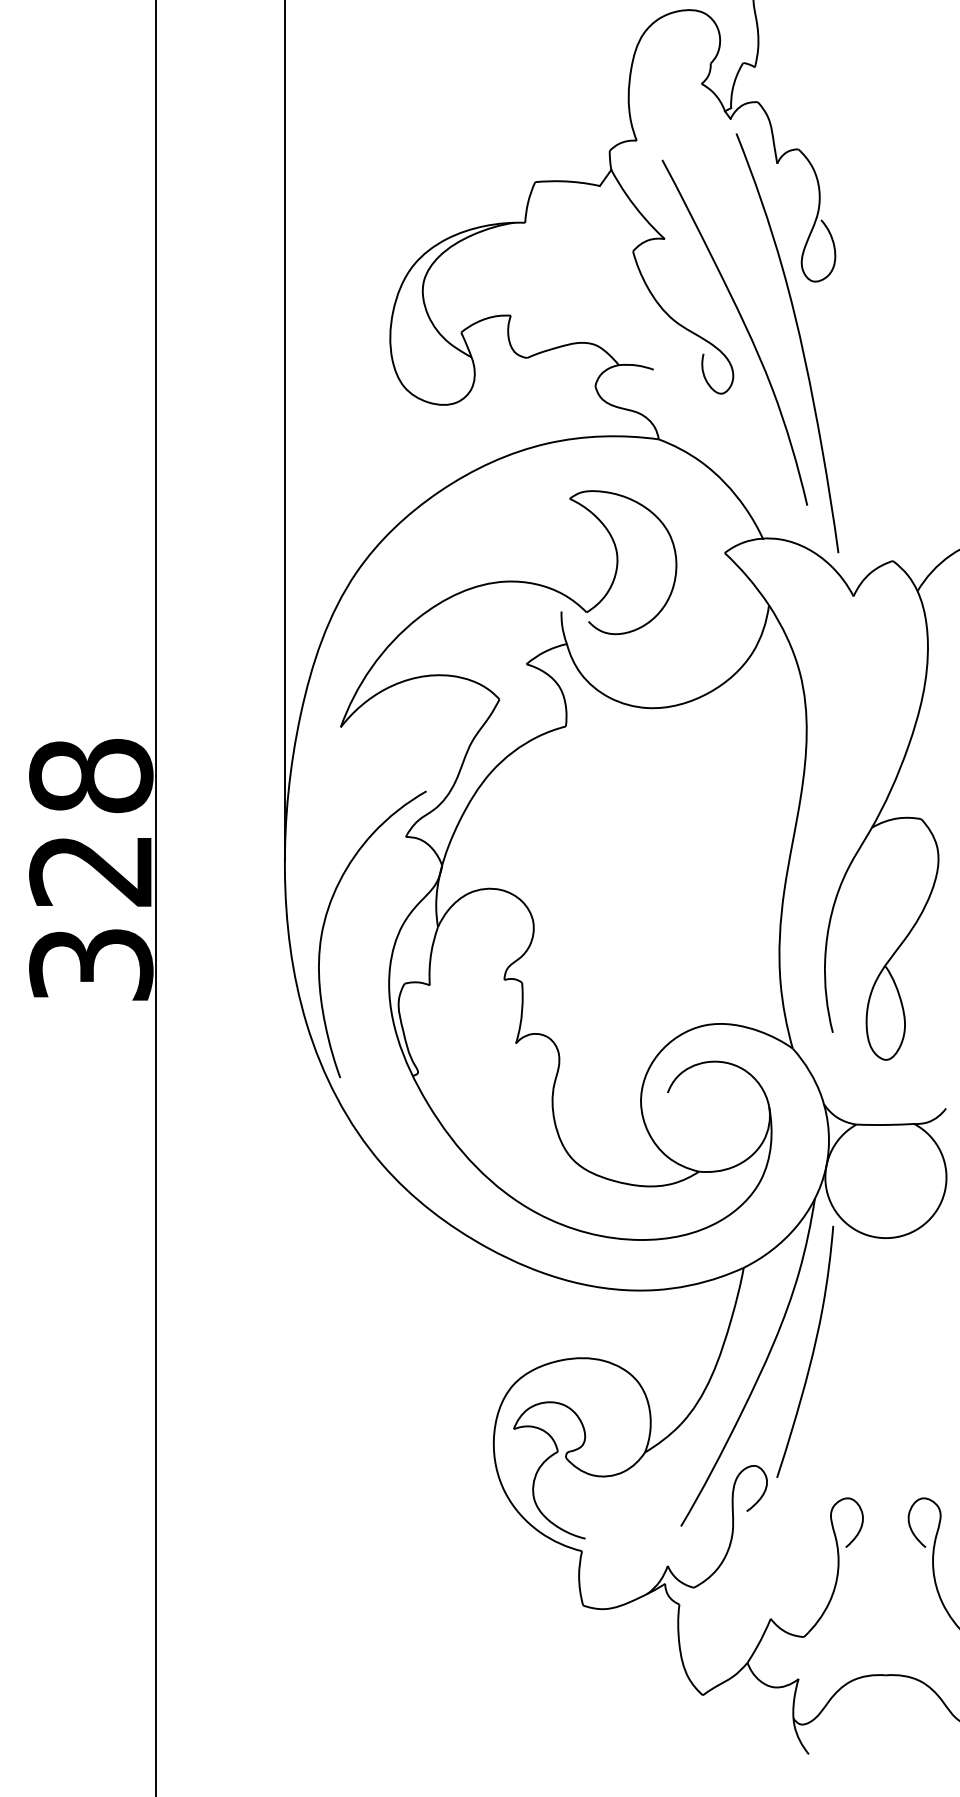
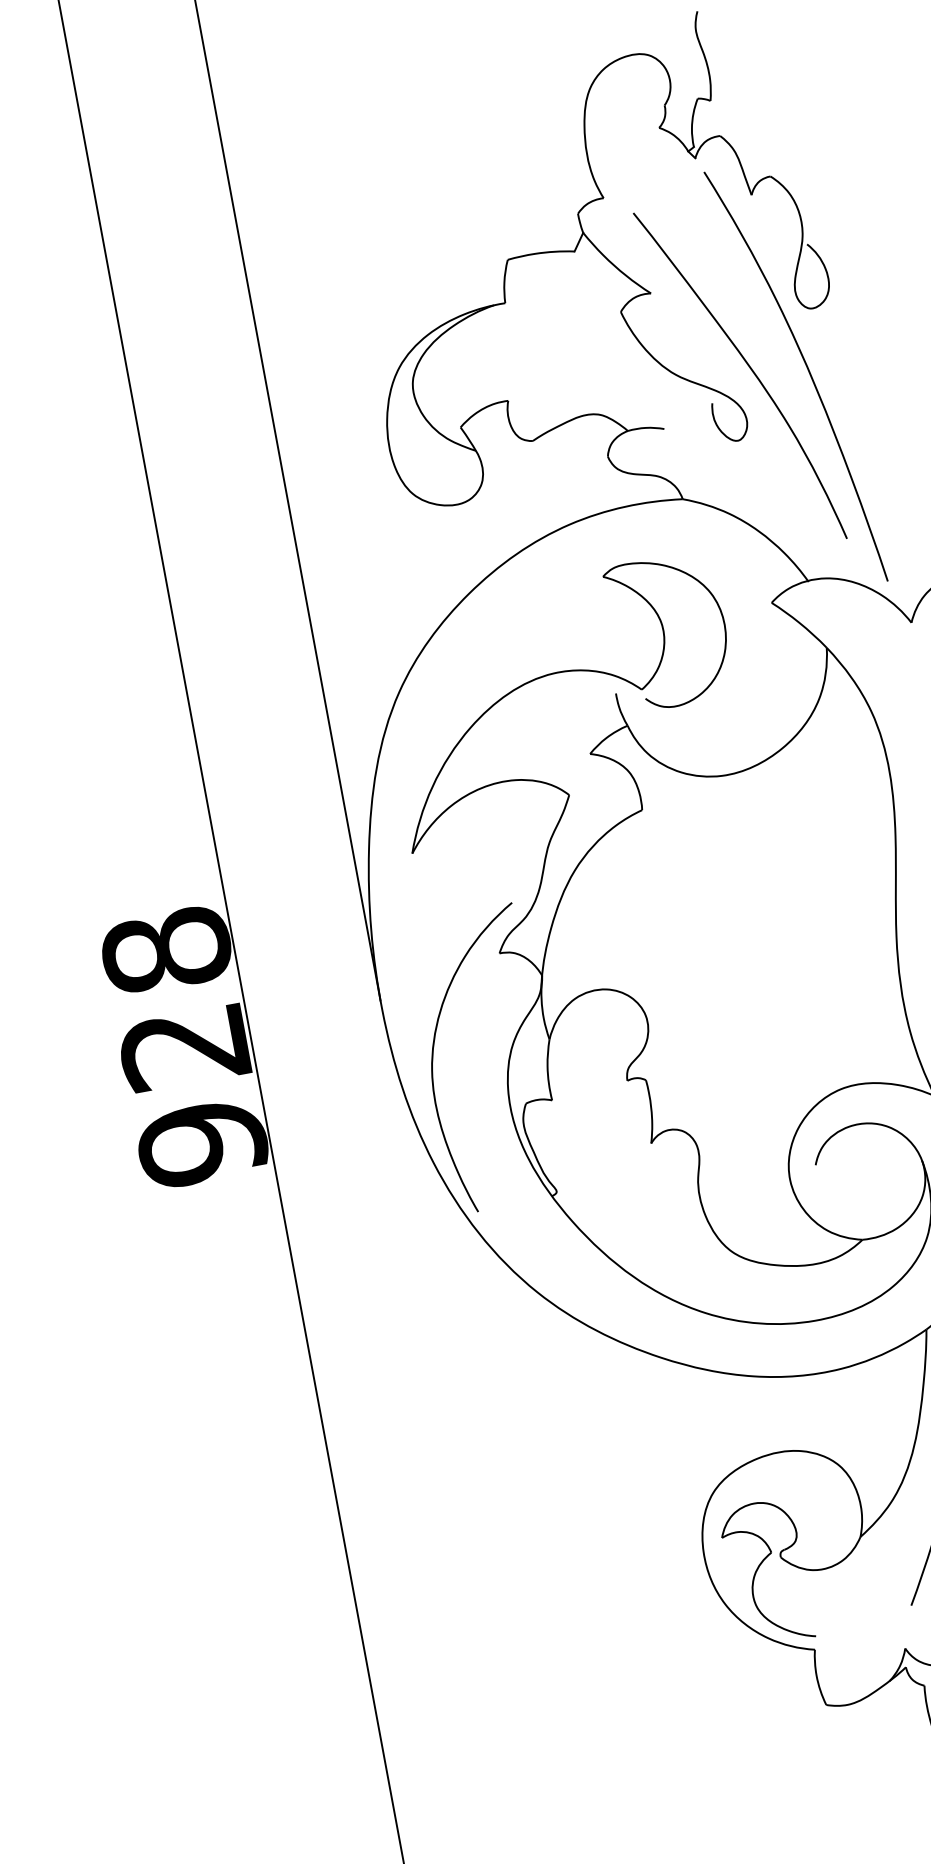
text: (91, 965) -> (202, 1144), 328 -> 928

